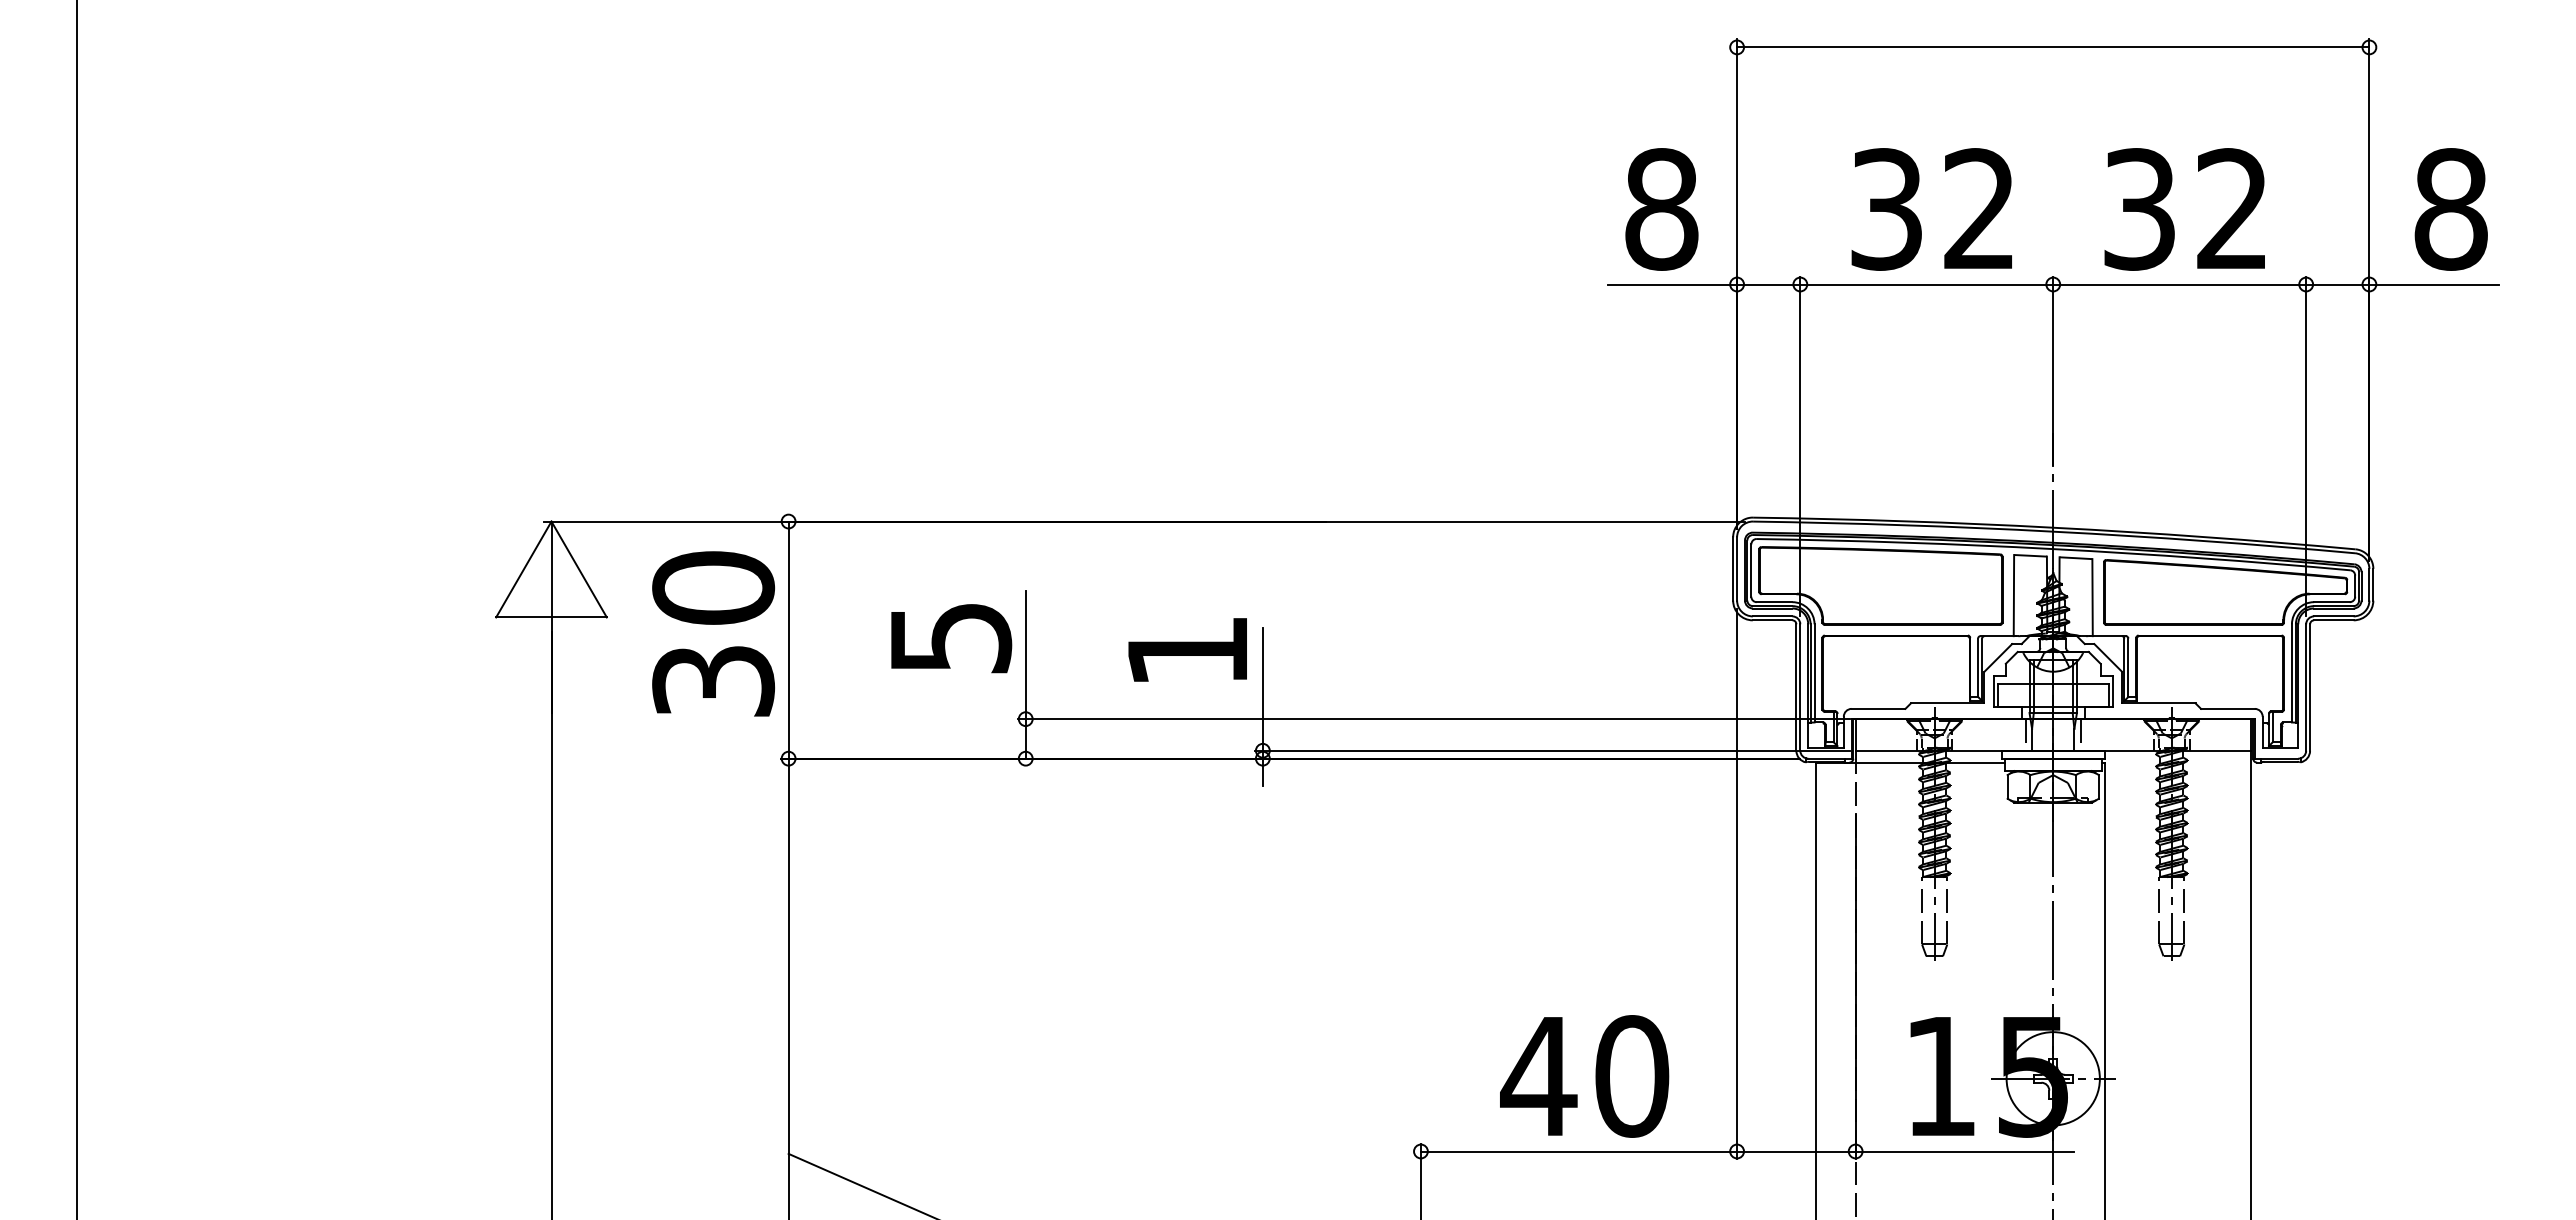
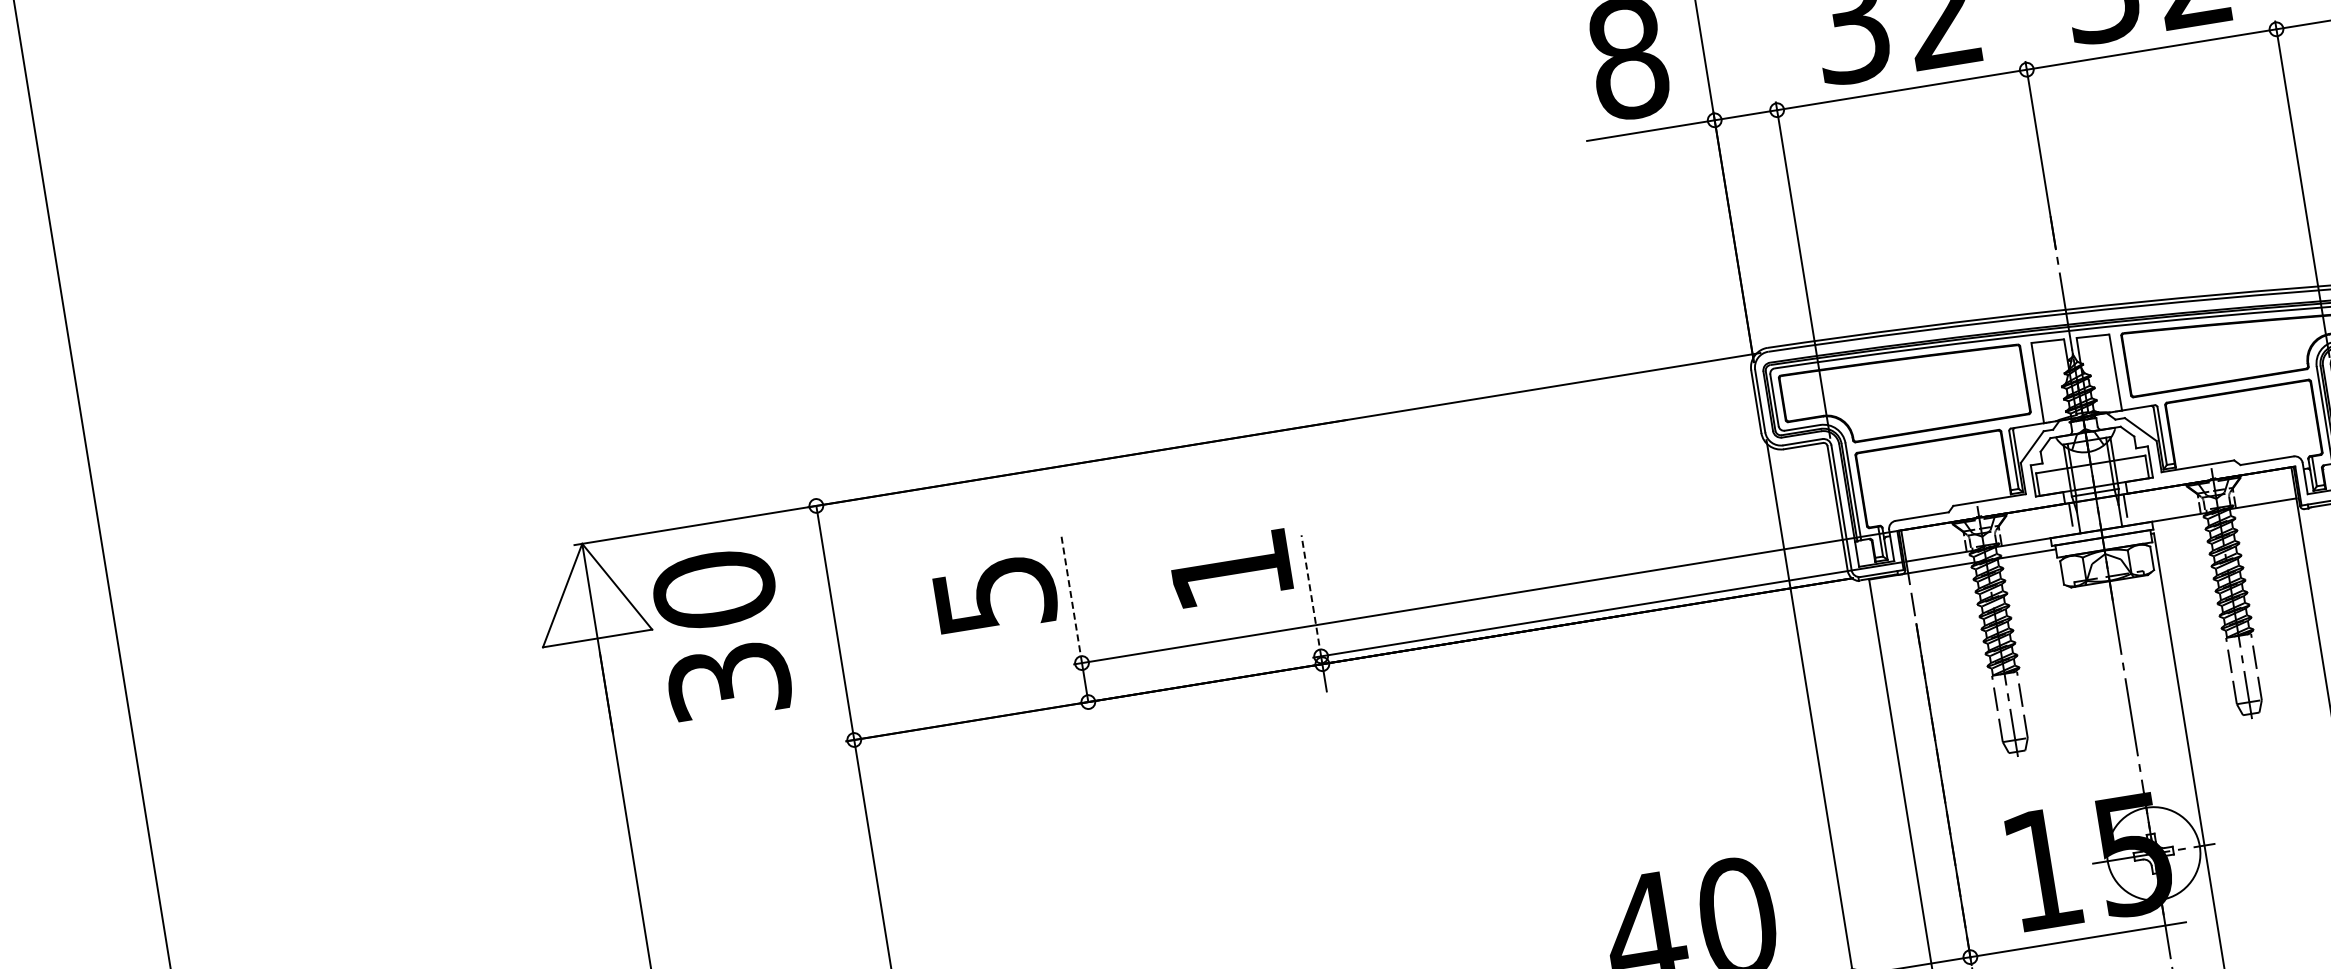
text: (713, 633) -> (721, 634), moved
line: (1025, 655) -> (1071, 600), solid -> dashed
line: (1262, 688) -> (1310, 594), solid -> dashed

